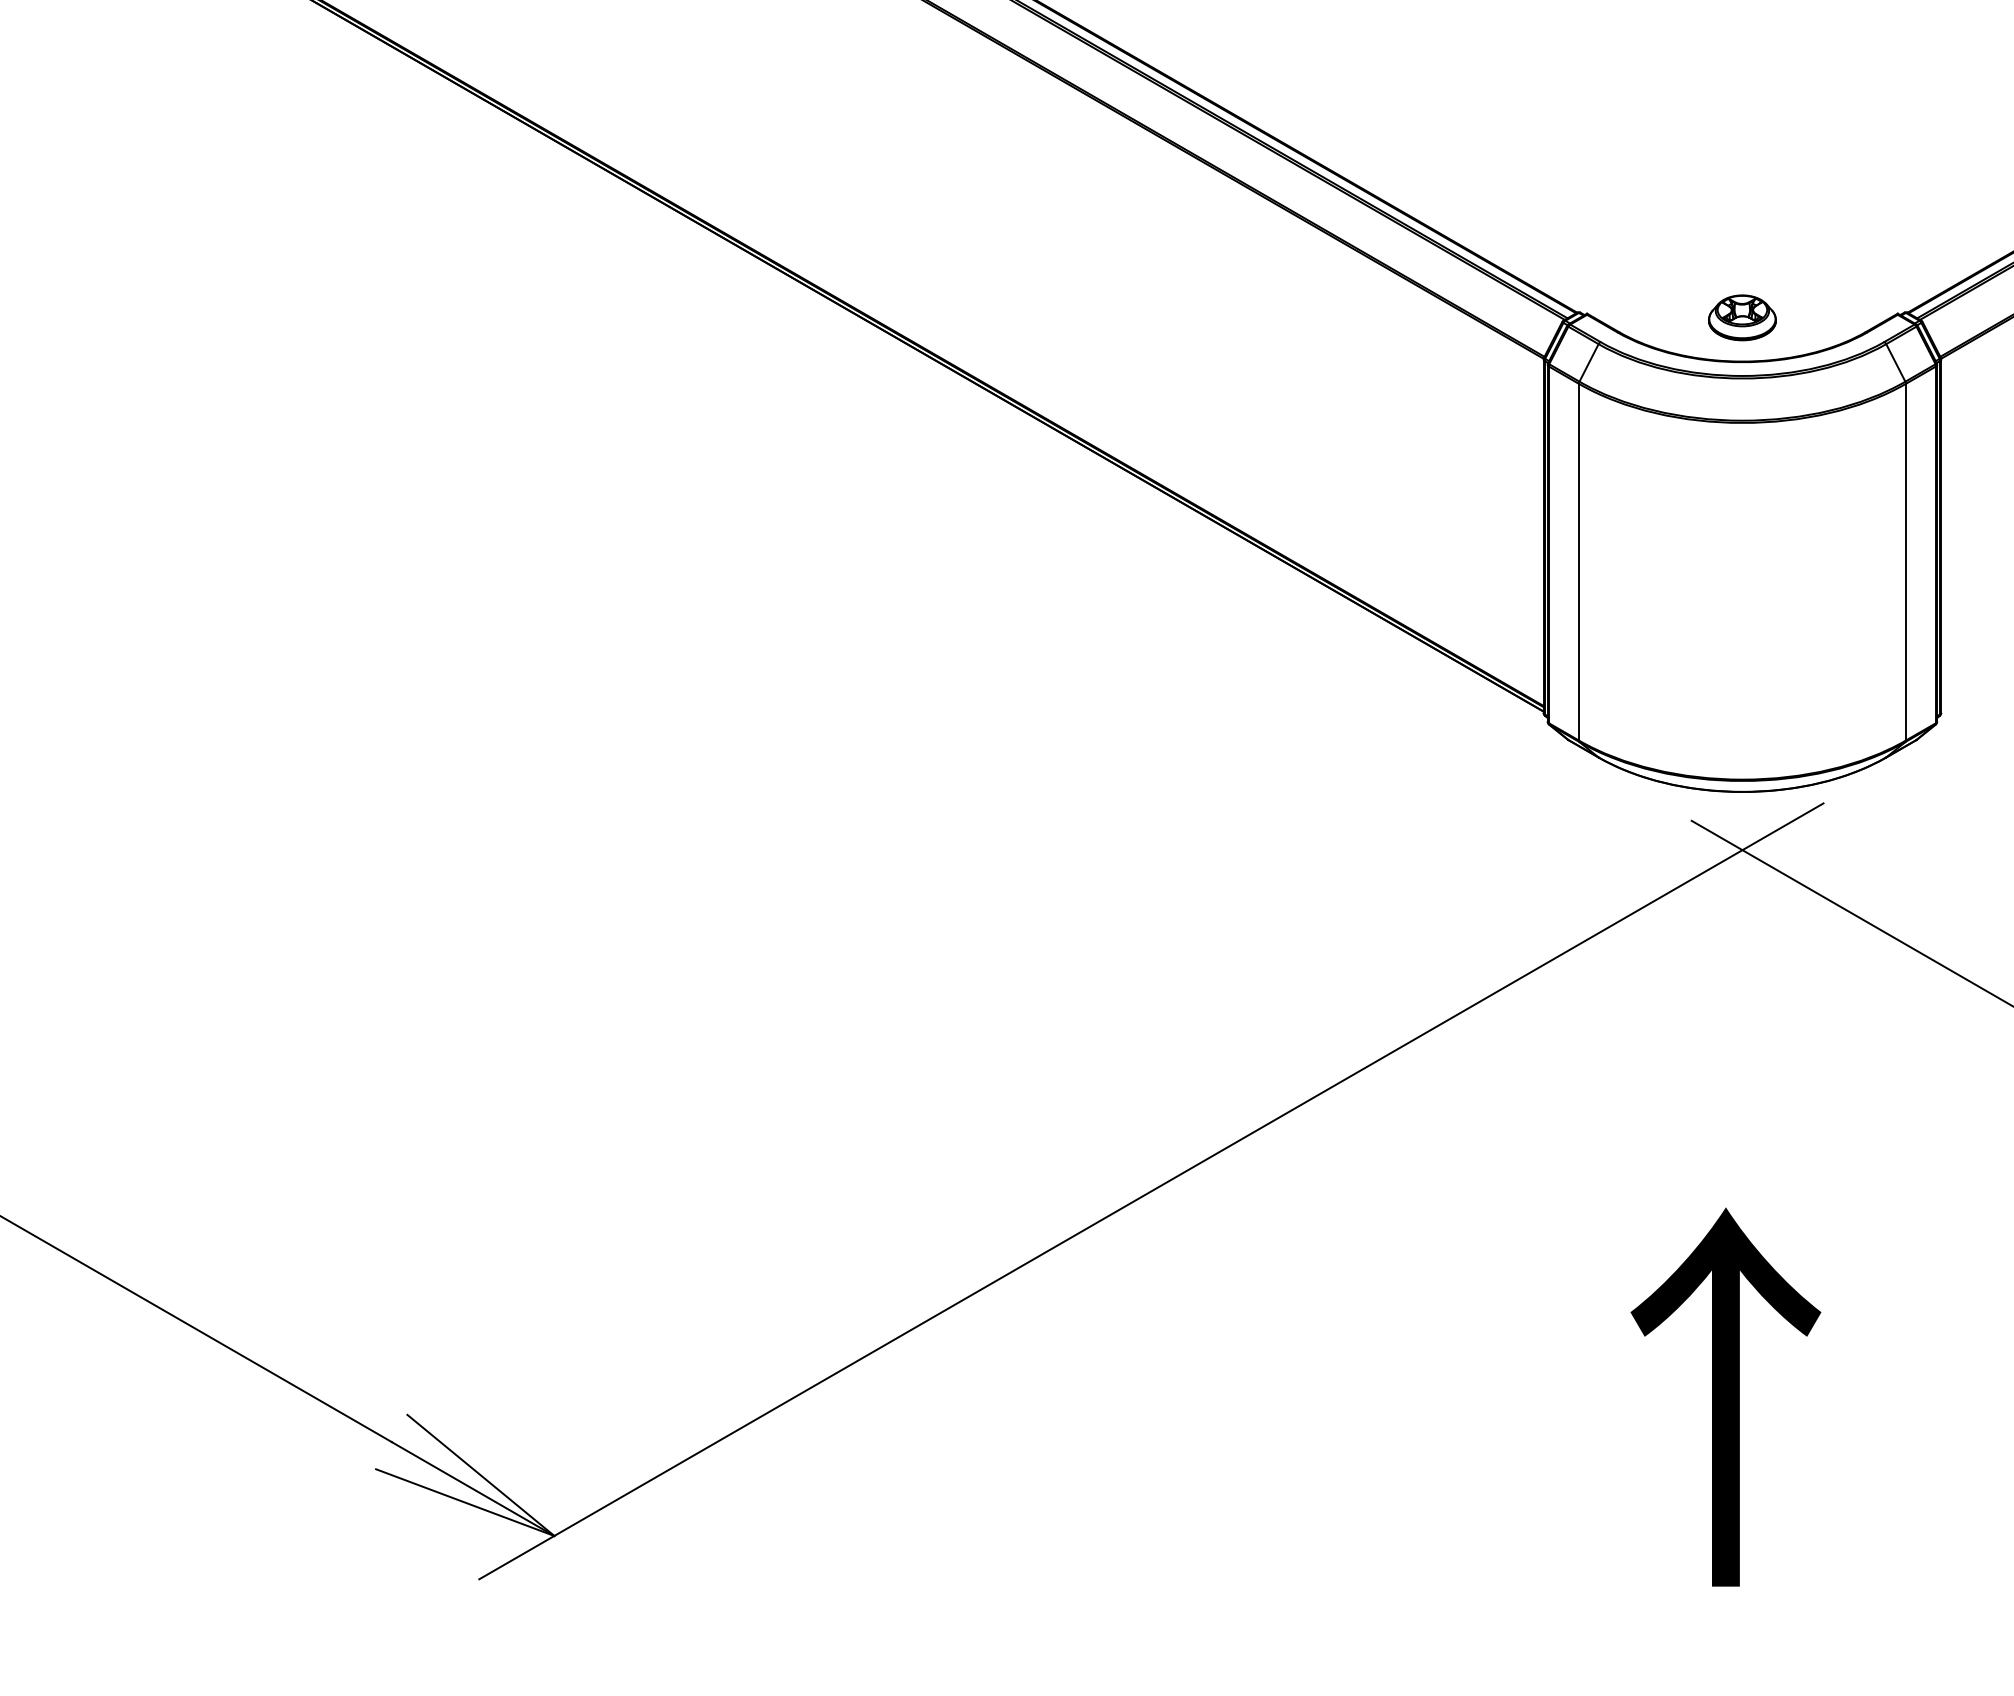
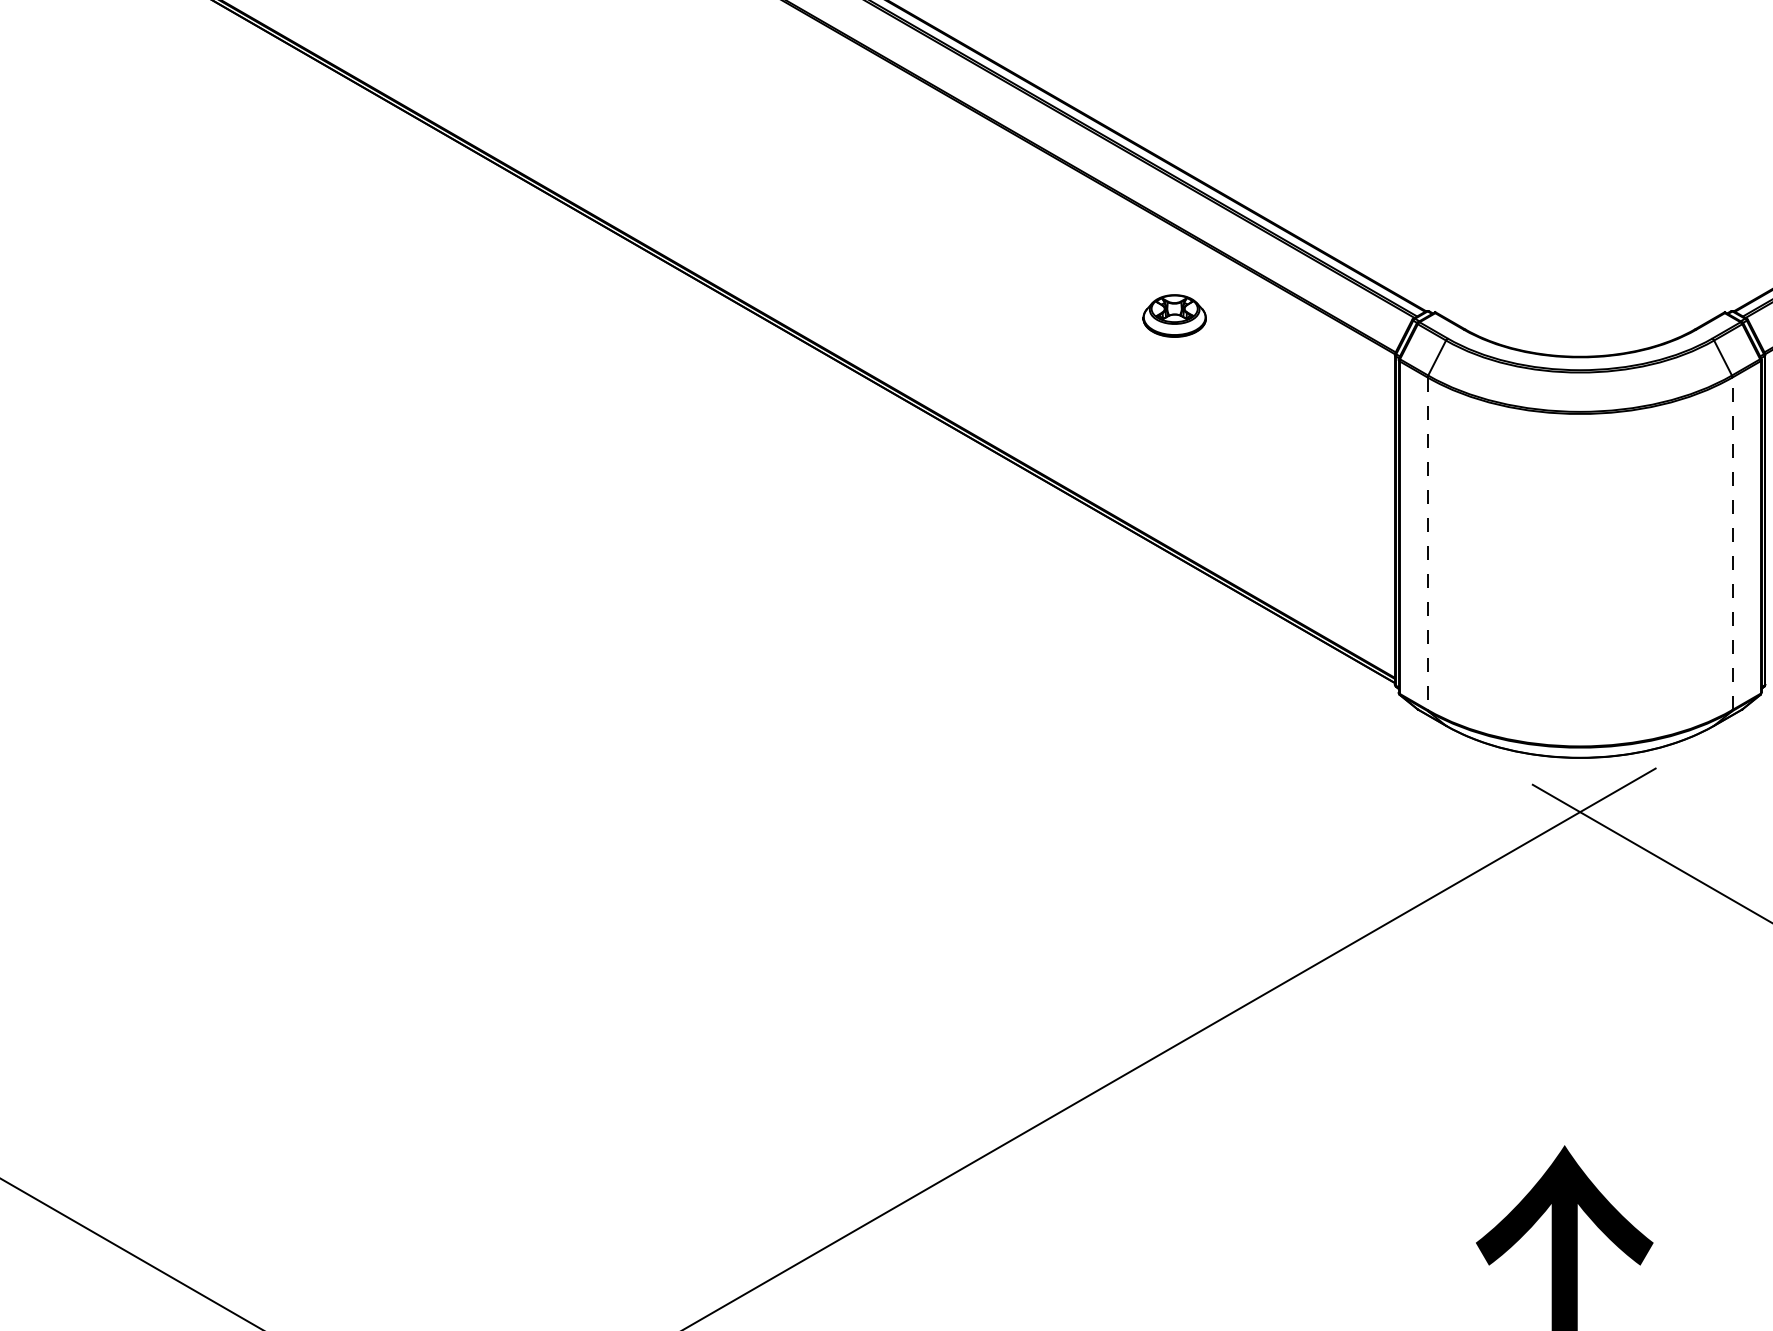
part: (1742, 317) -> (1174, 315), moved
line: (1905, 561) -> (1732, 543), solid -> dashed
line: (1578, 562) -> (1427, 544), solid -> dashed

